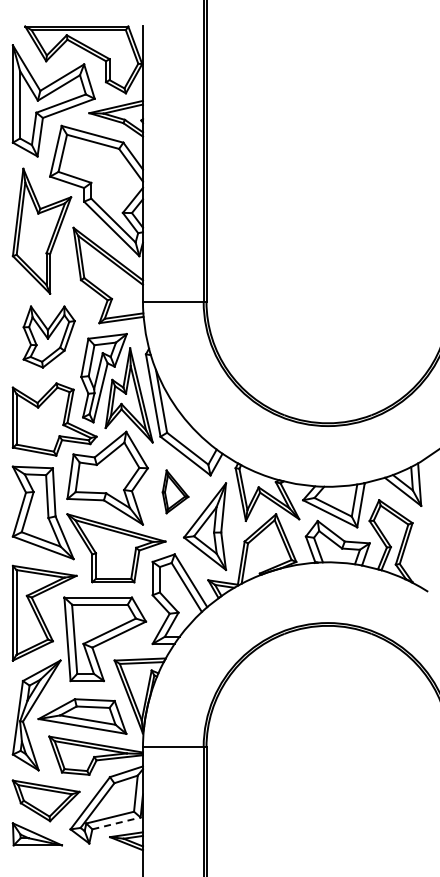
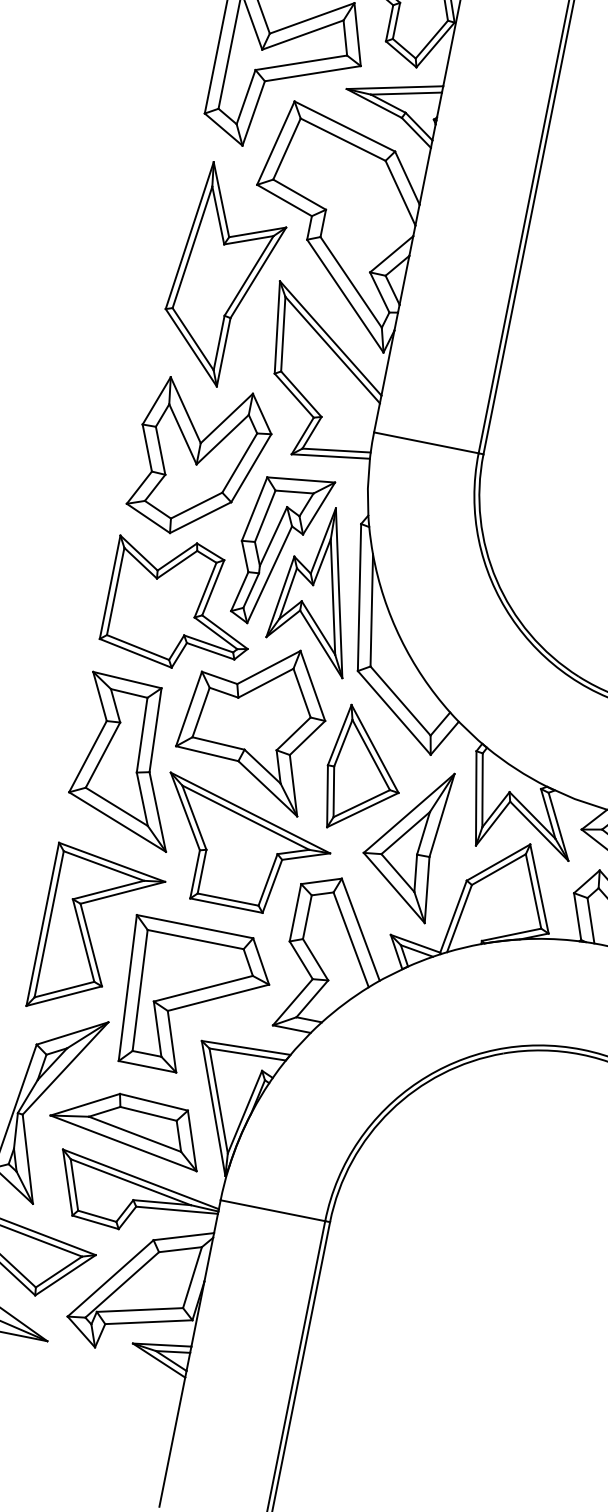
part: (48, 336) -> (199, 459), size x1.43
part: (175, 491) -> (364, 770), size x1.67
line: (116, 823) -> (148, 1322), dashed -> solid

